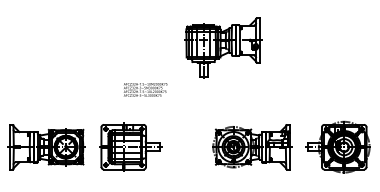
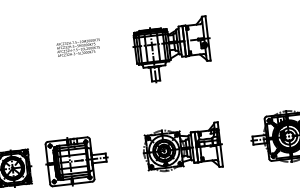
part: (223, 47) -> (172, 49), moved
text: (145, 89) -> (78, 47), moved
part: (252, 147) -> (183, 149), moved

